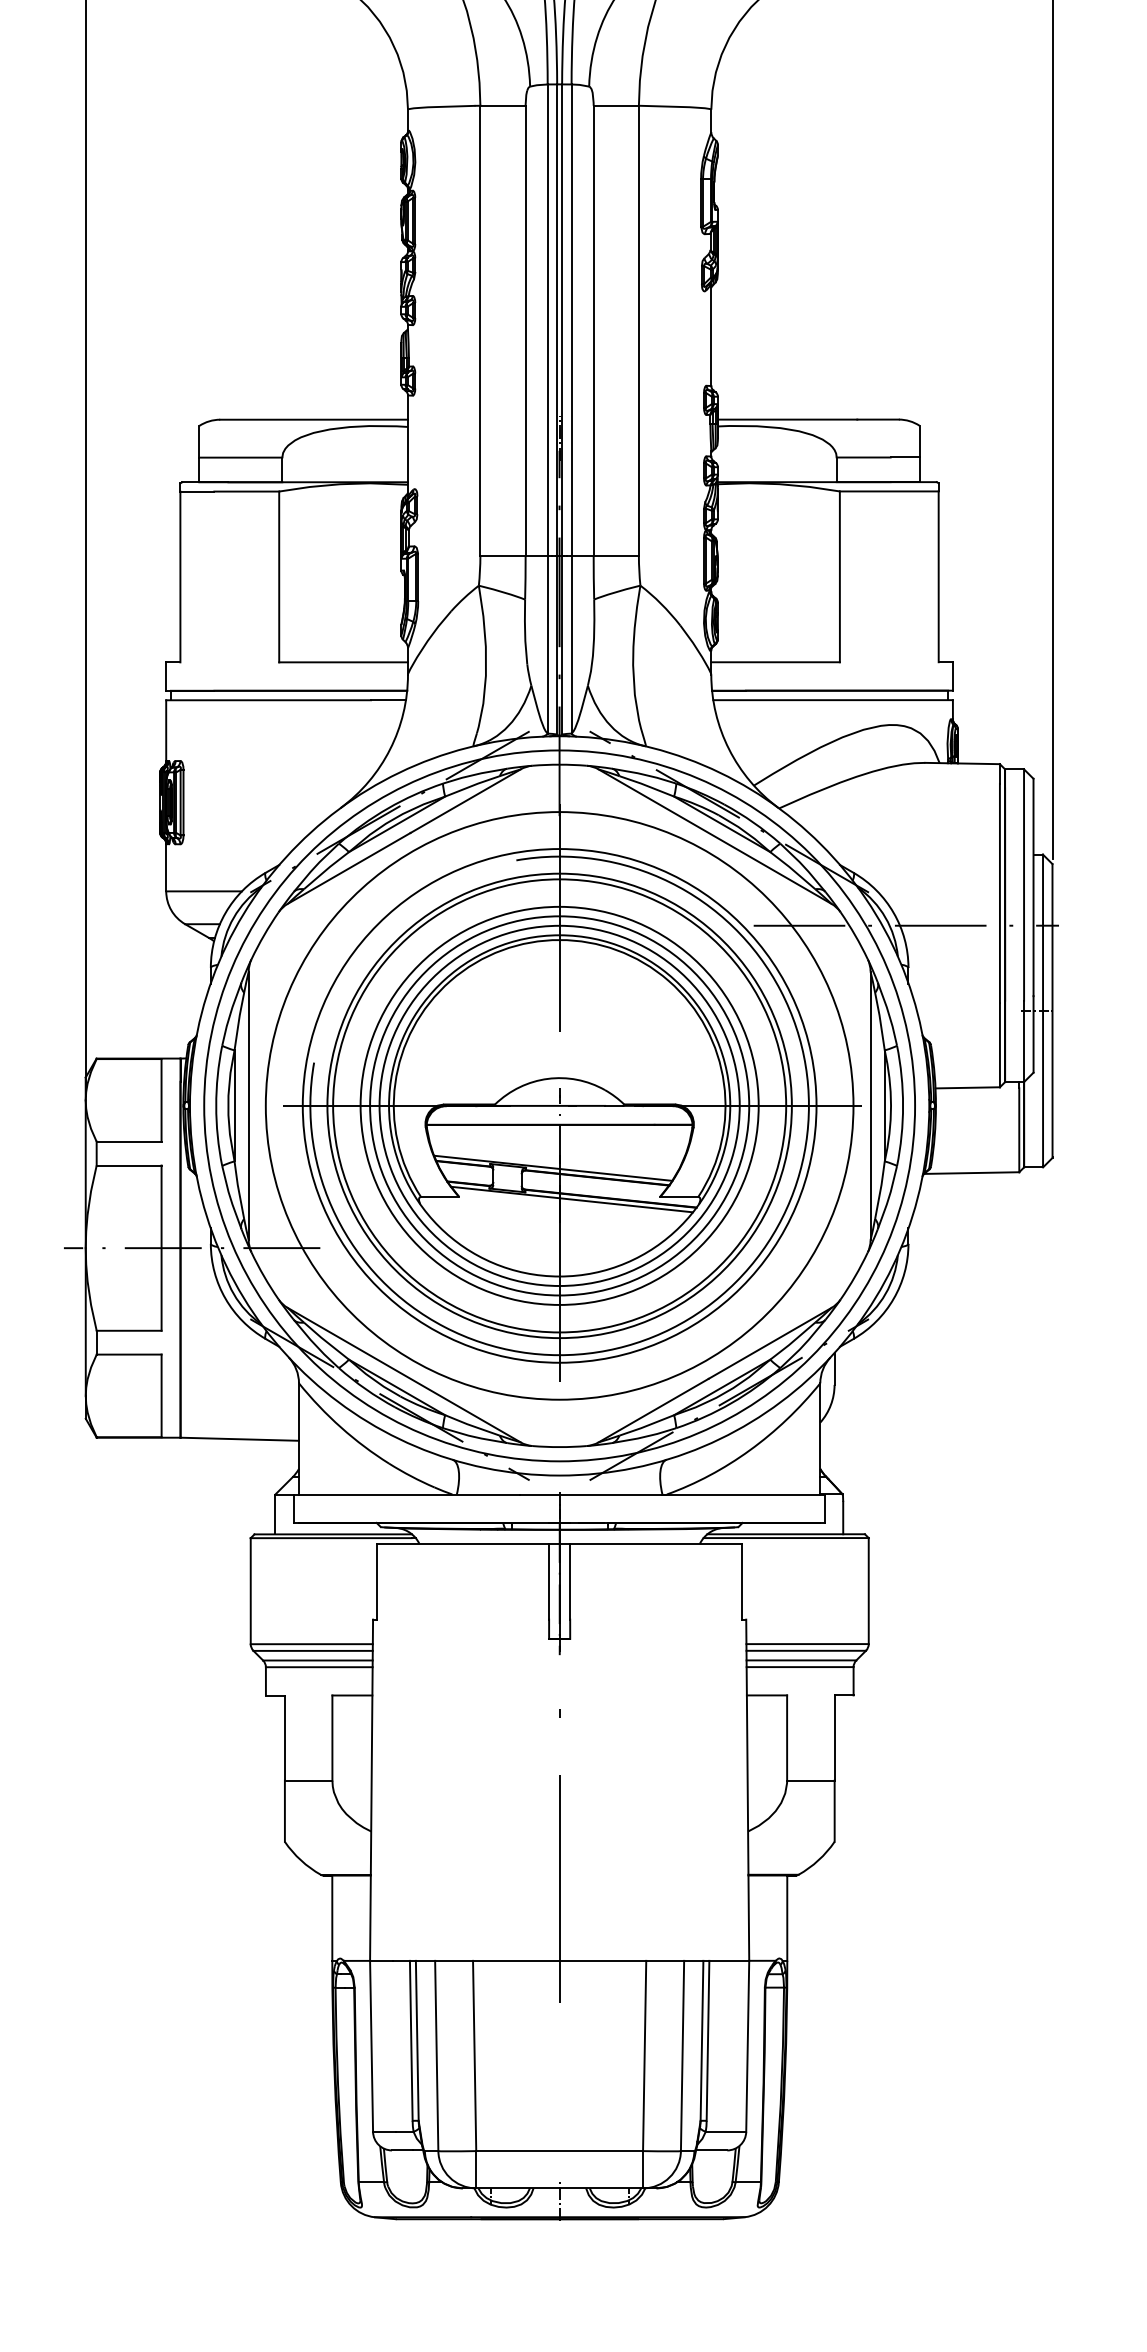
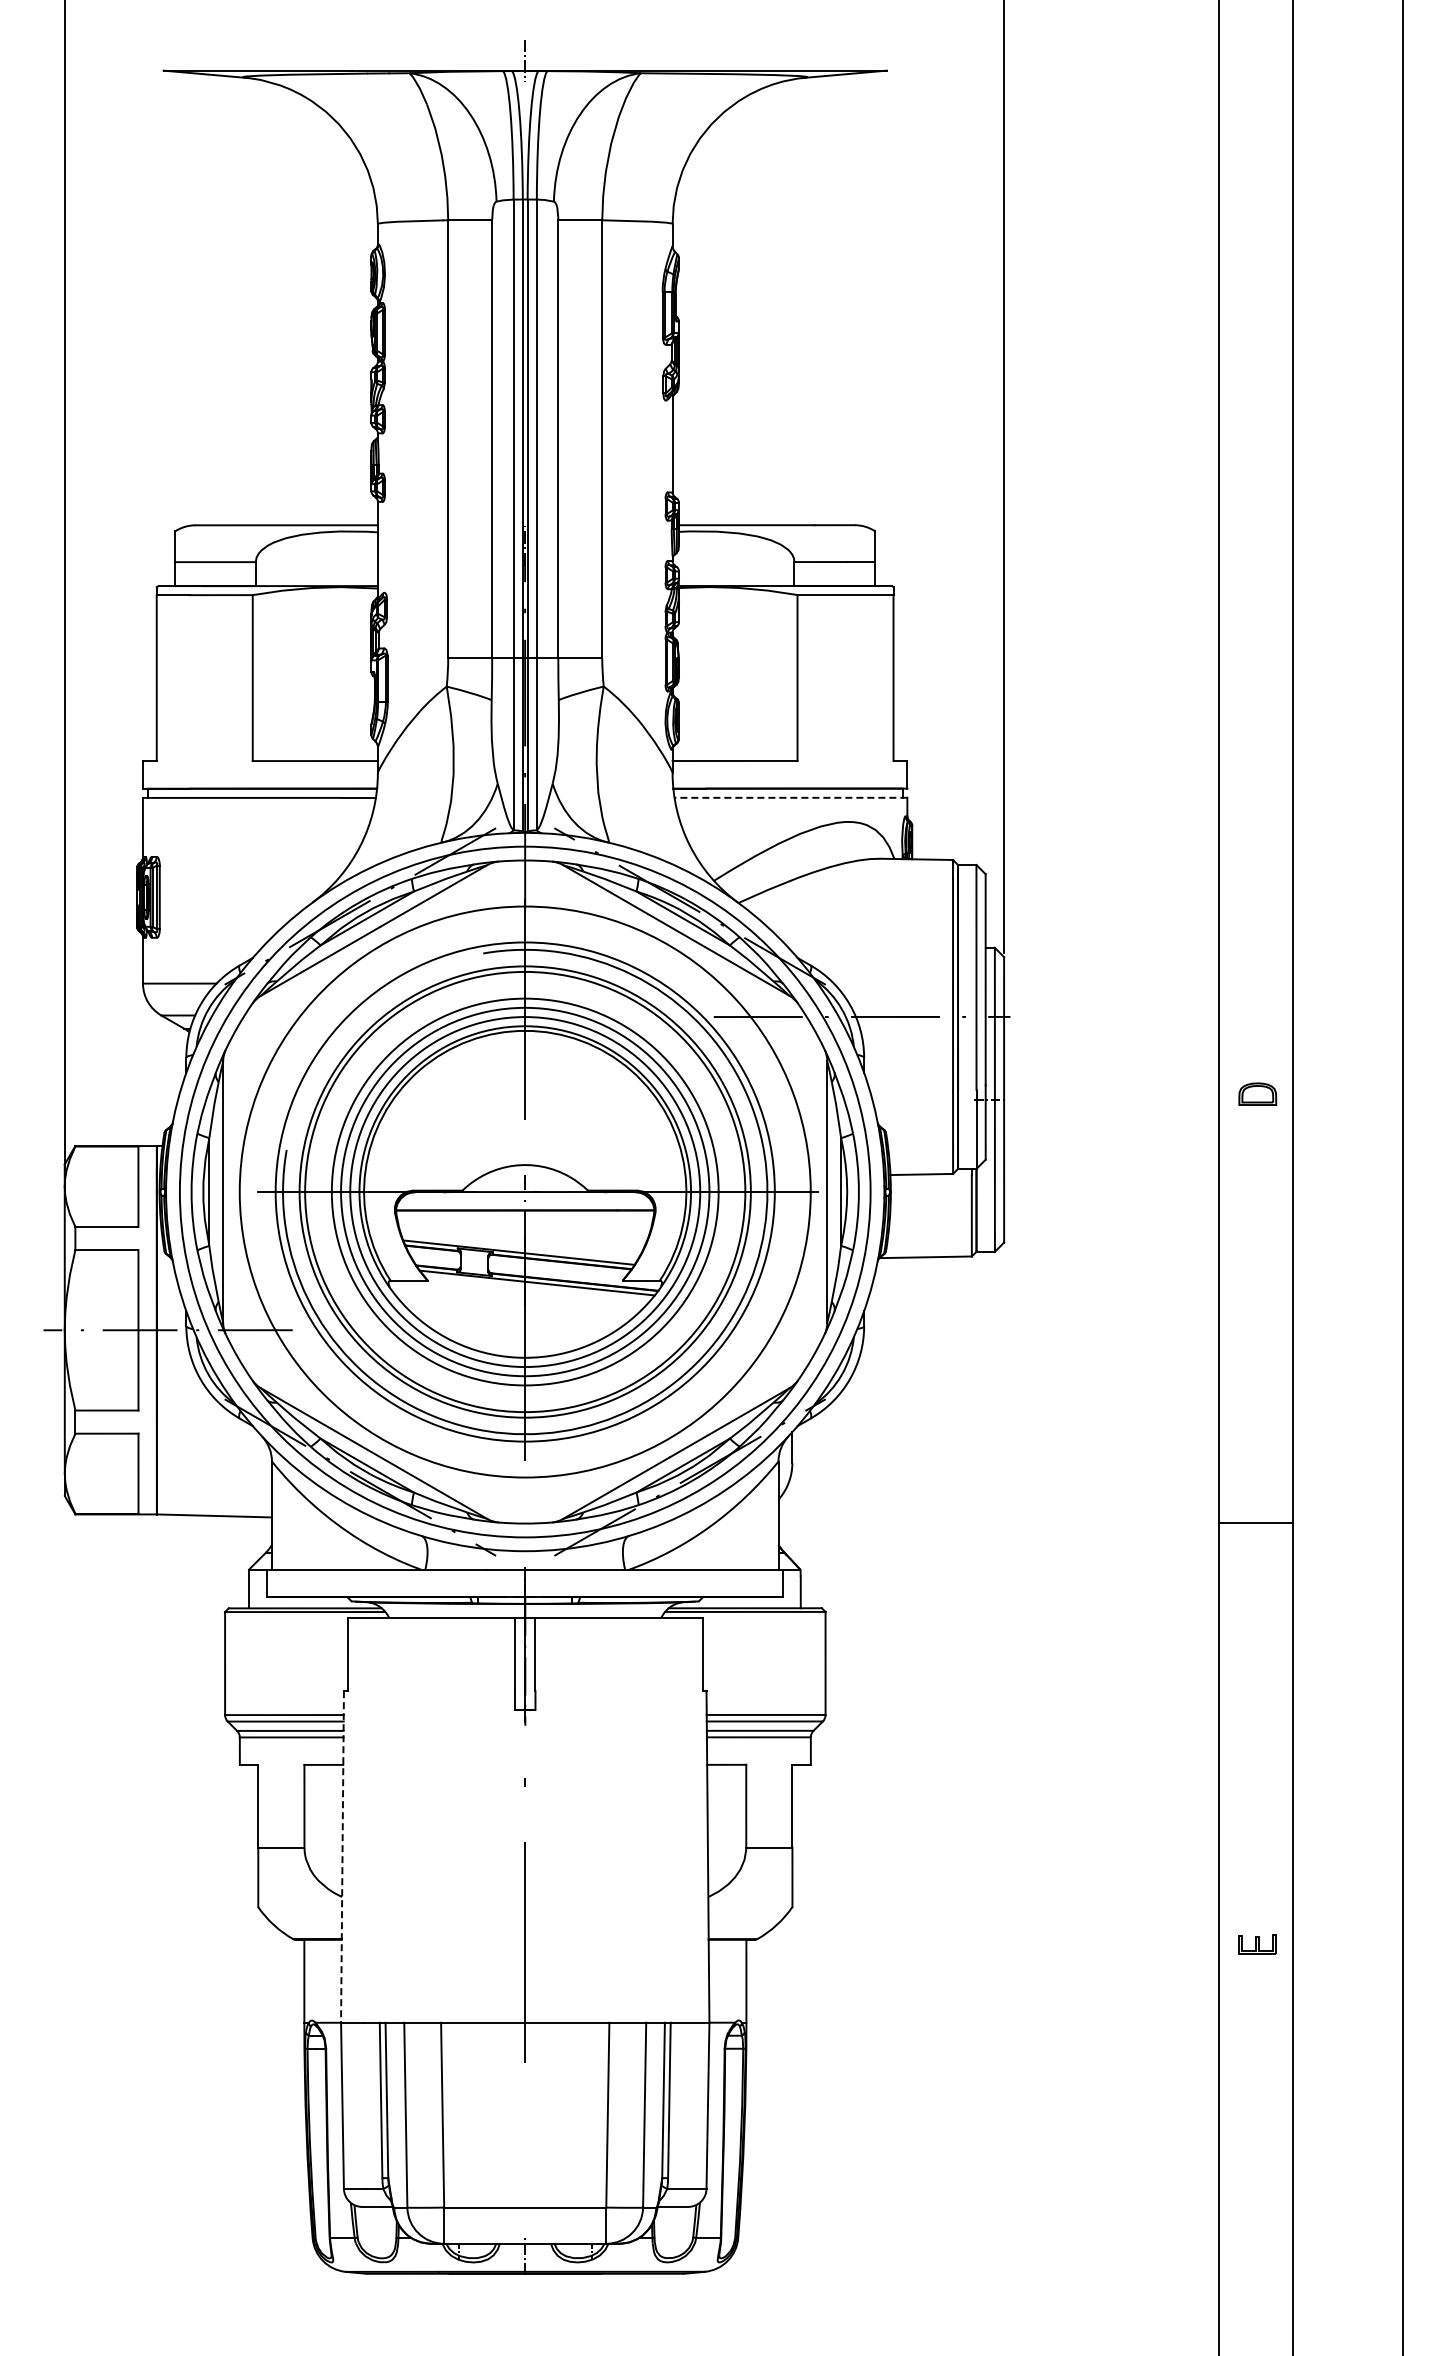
line: (832, 699) -> (790, 797), solid -> dashed
line: (371, 1789) -> (342, 1856), solid -> dashed

